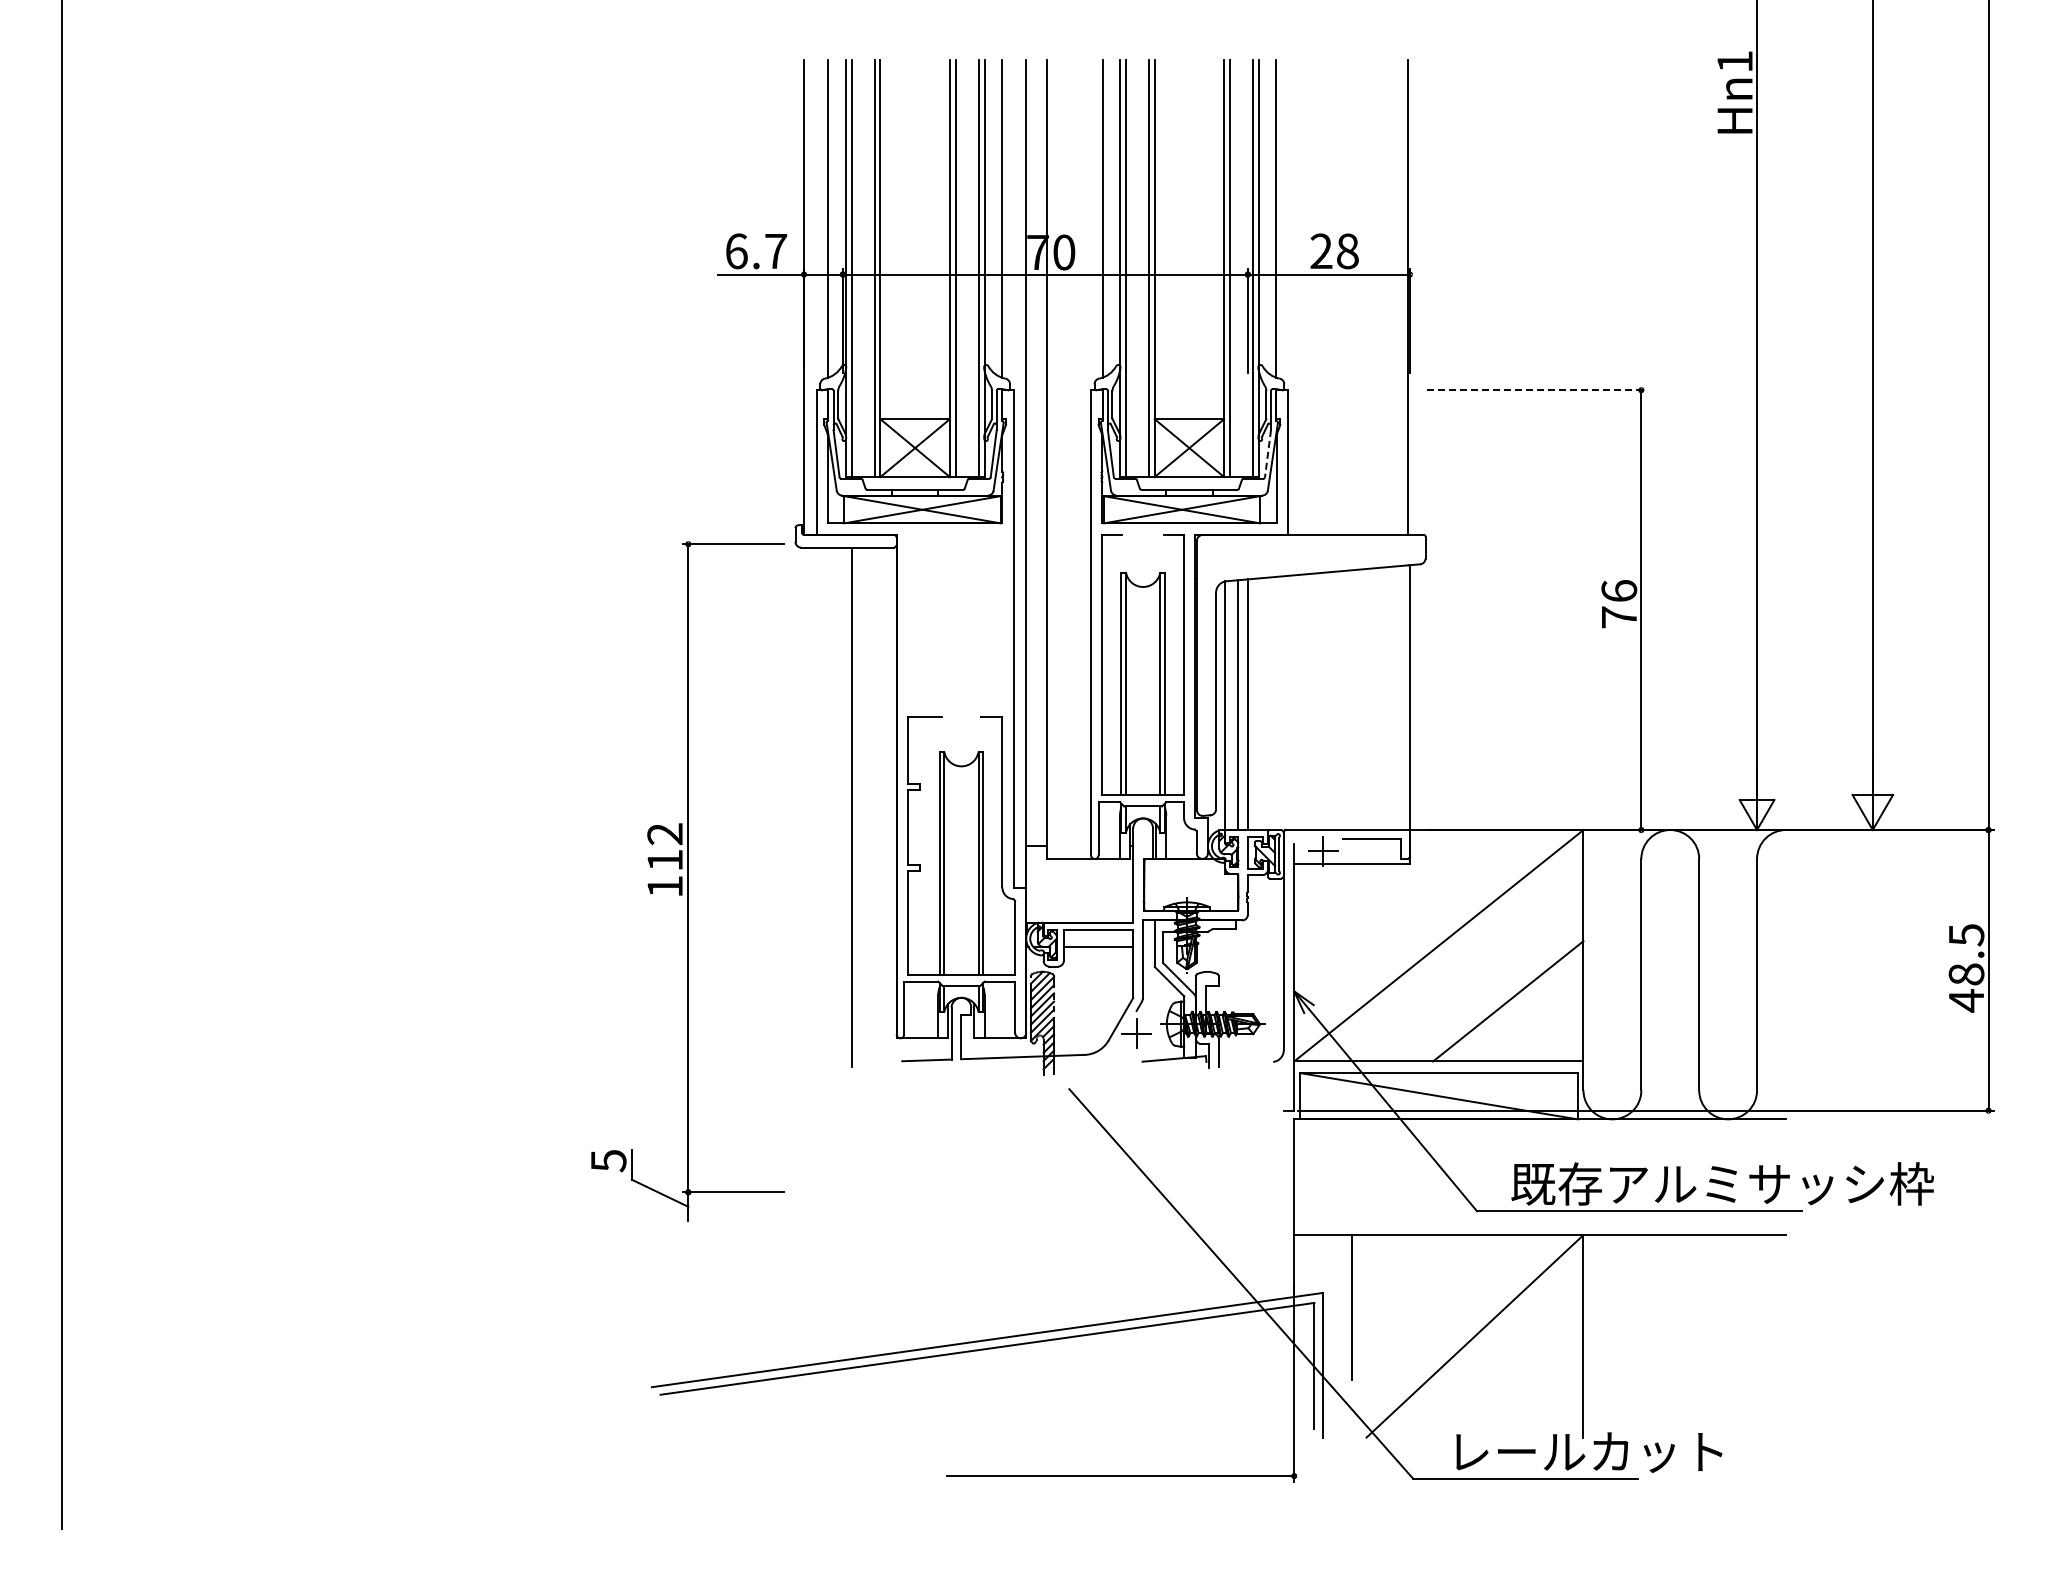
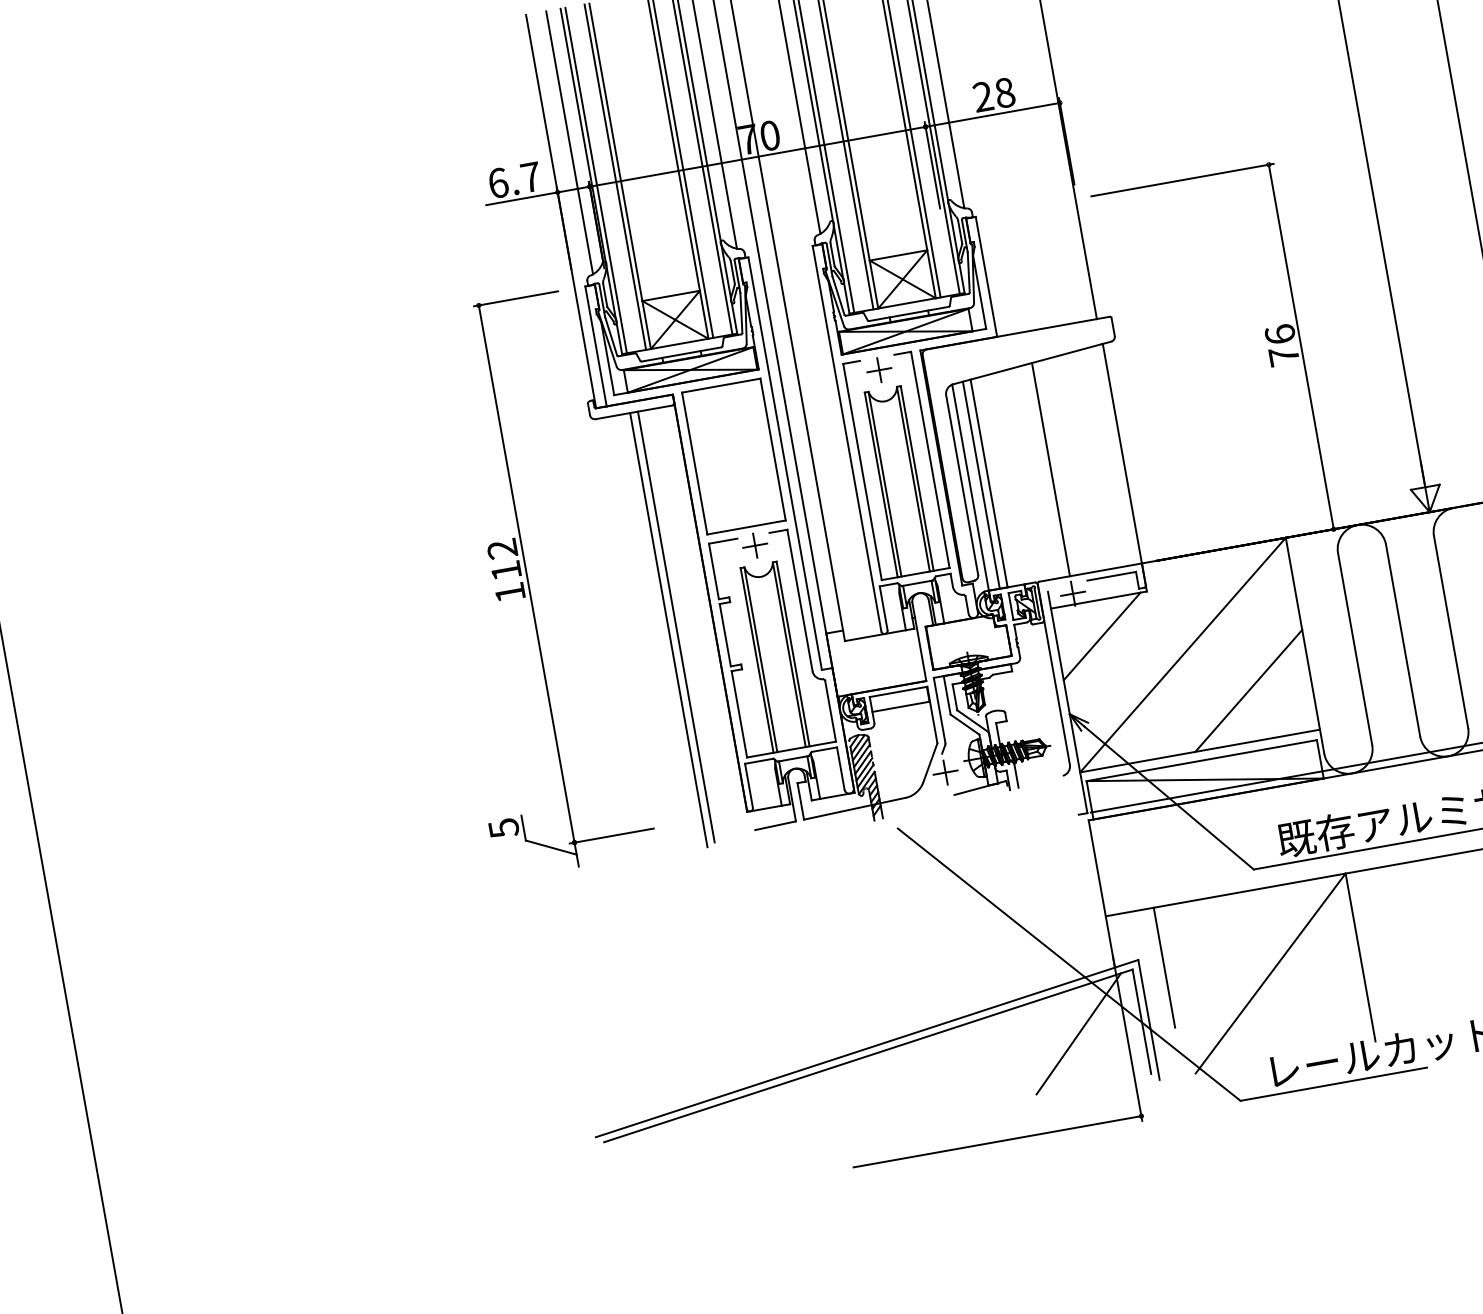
line: (1537, 390) -> (1182, 180), dashed -> solid
line: (1268, 453) -> (969, 272), dashed -> solid
part: (1143, 549) -> (879, 370), added
part: (954, 638) -> (736, 471), added
line: (1323, 701) -> (1051, 469), added
line: (842, 809) -> (668, 630), added
part: (687, 881) -> (527, 585), moved
line: (1348, 906) -> (1102, 635), added
line: (1238, 1366) -> (1079, 1033), added

